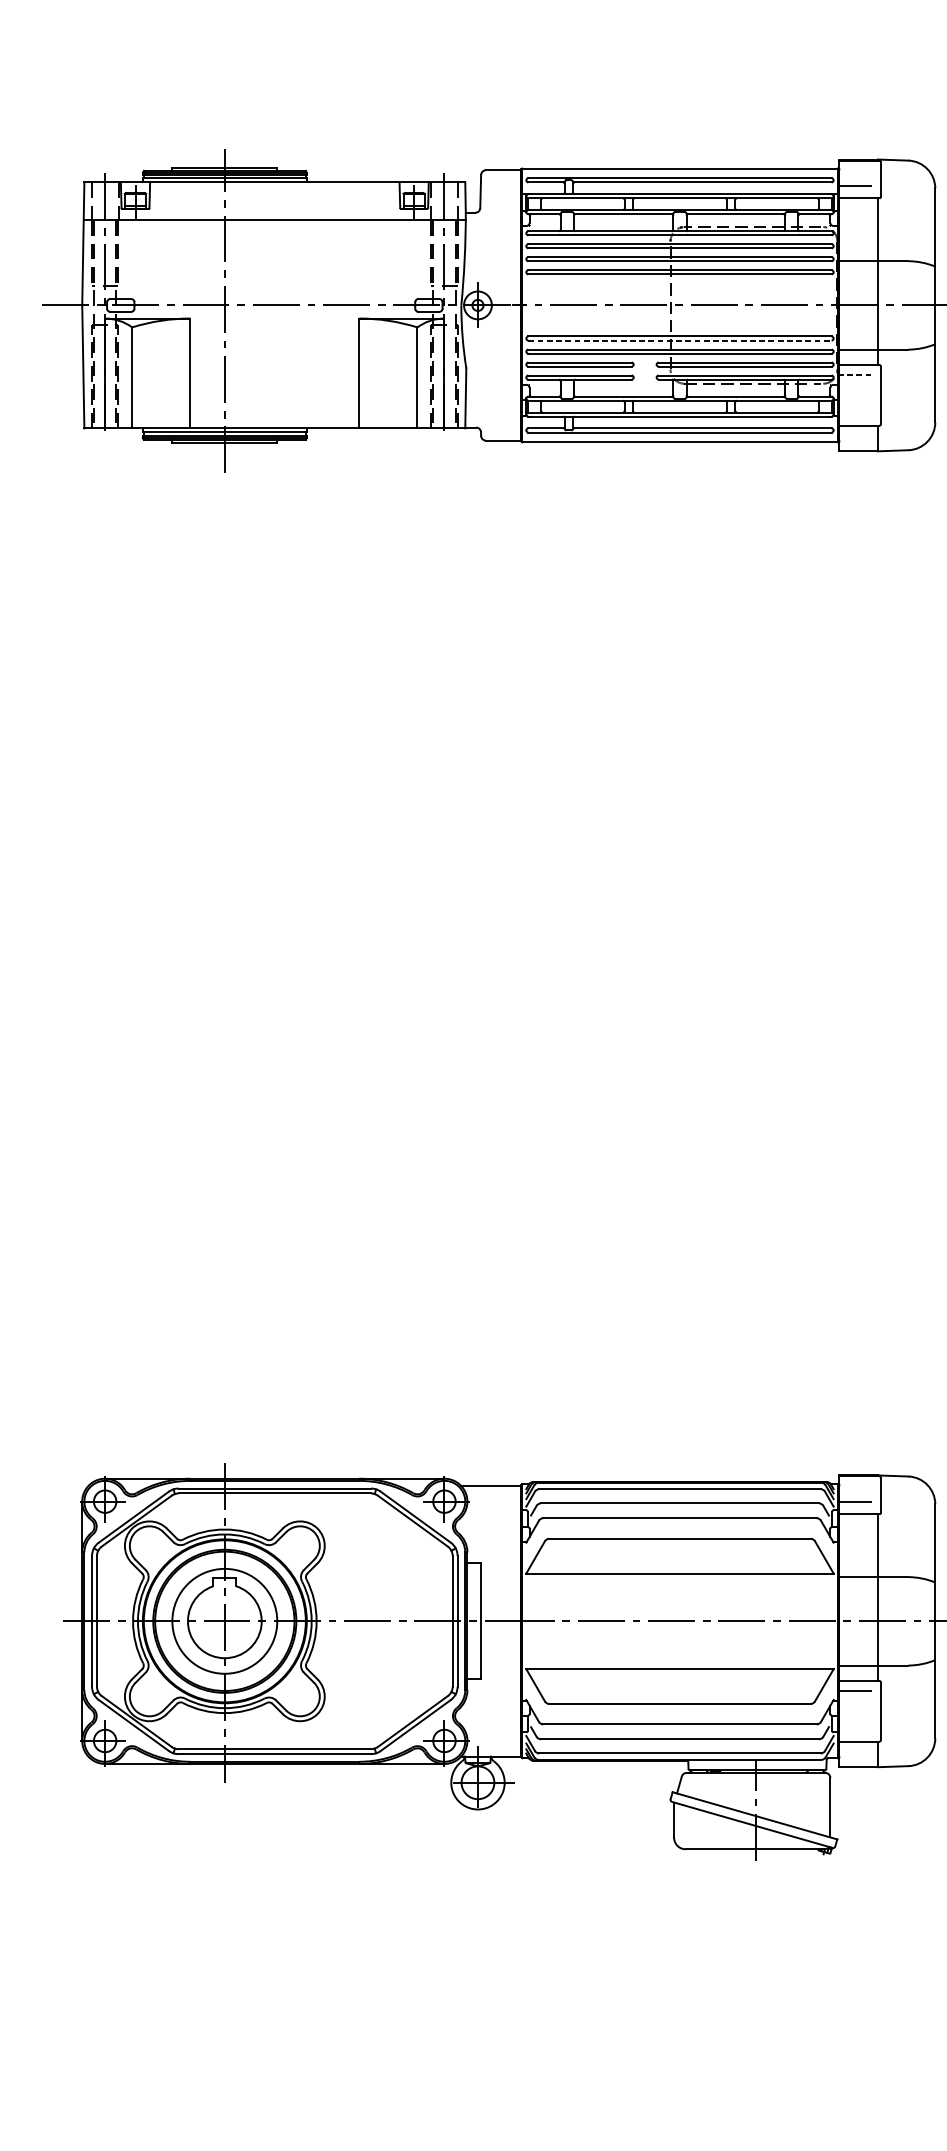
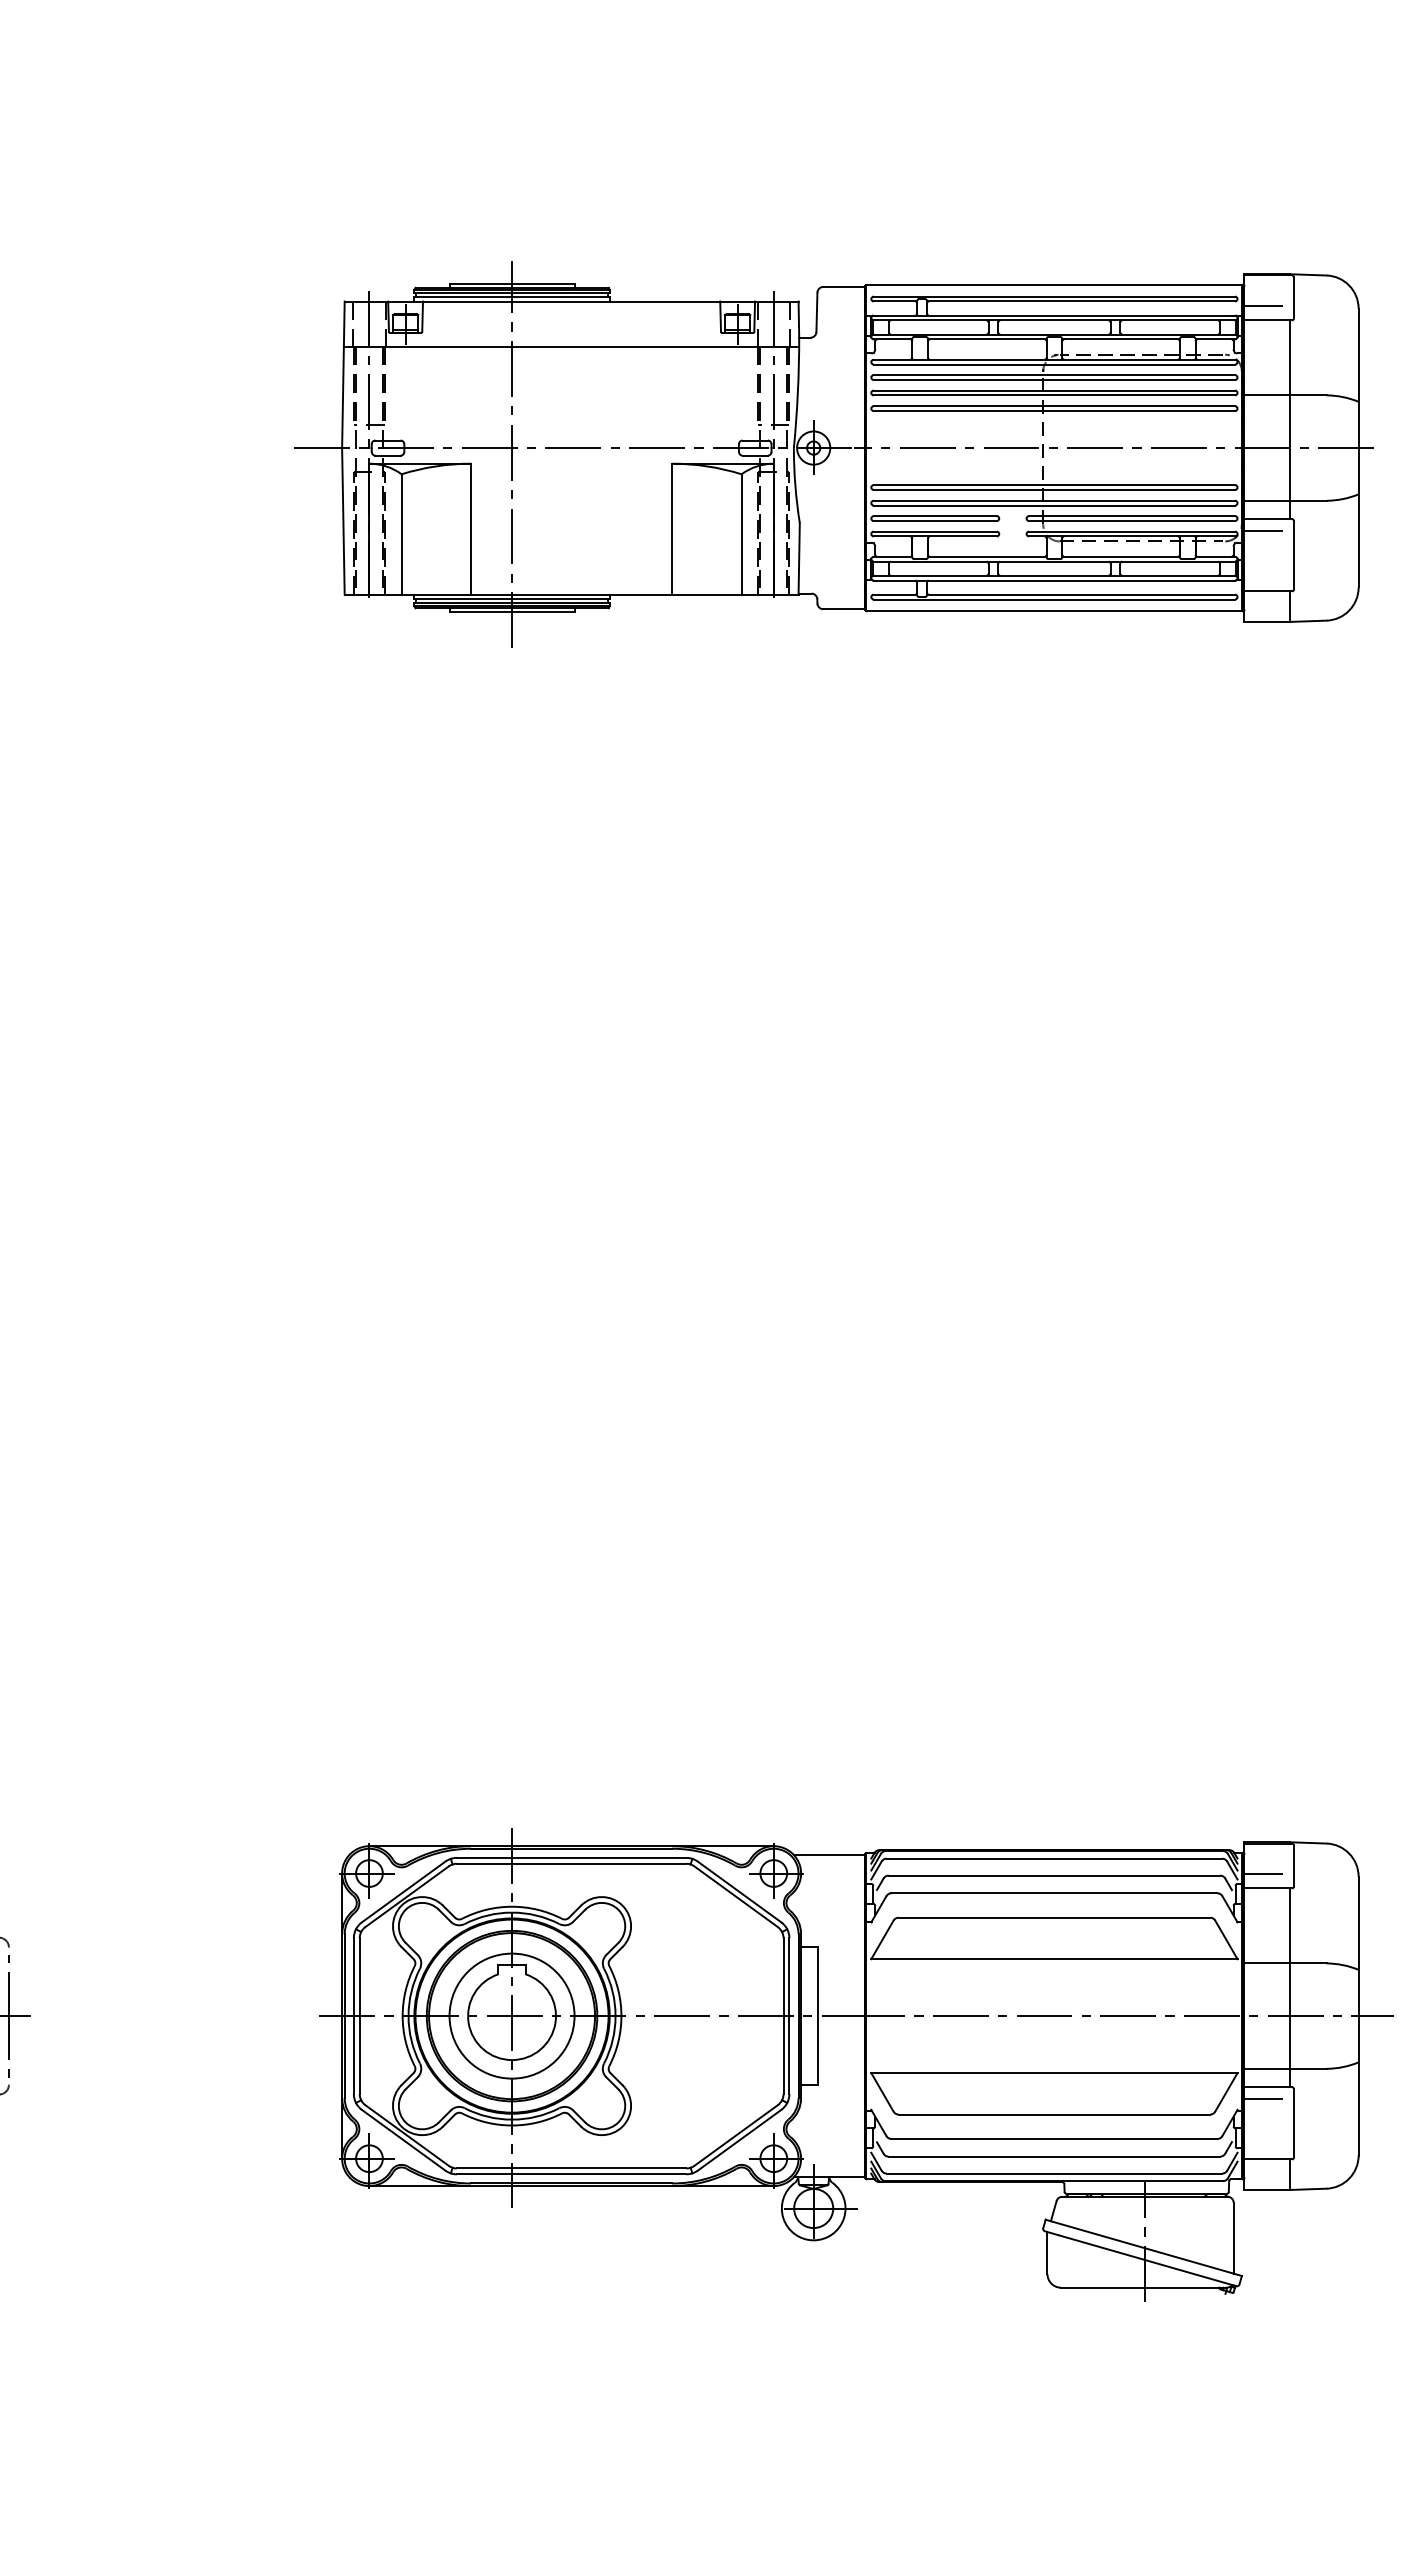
line: (680, 340) -> (1054, 489), dashed -> solid
line: (854, 375) -> (1262, 531), dashed -> solid

